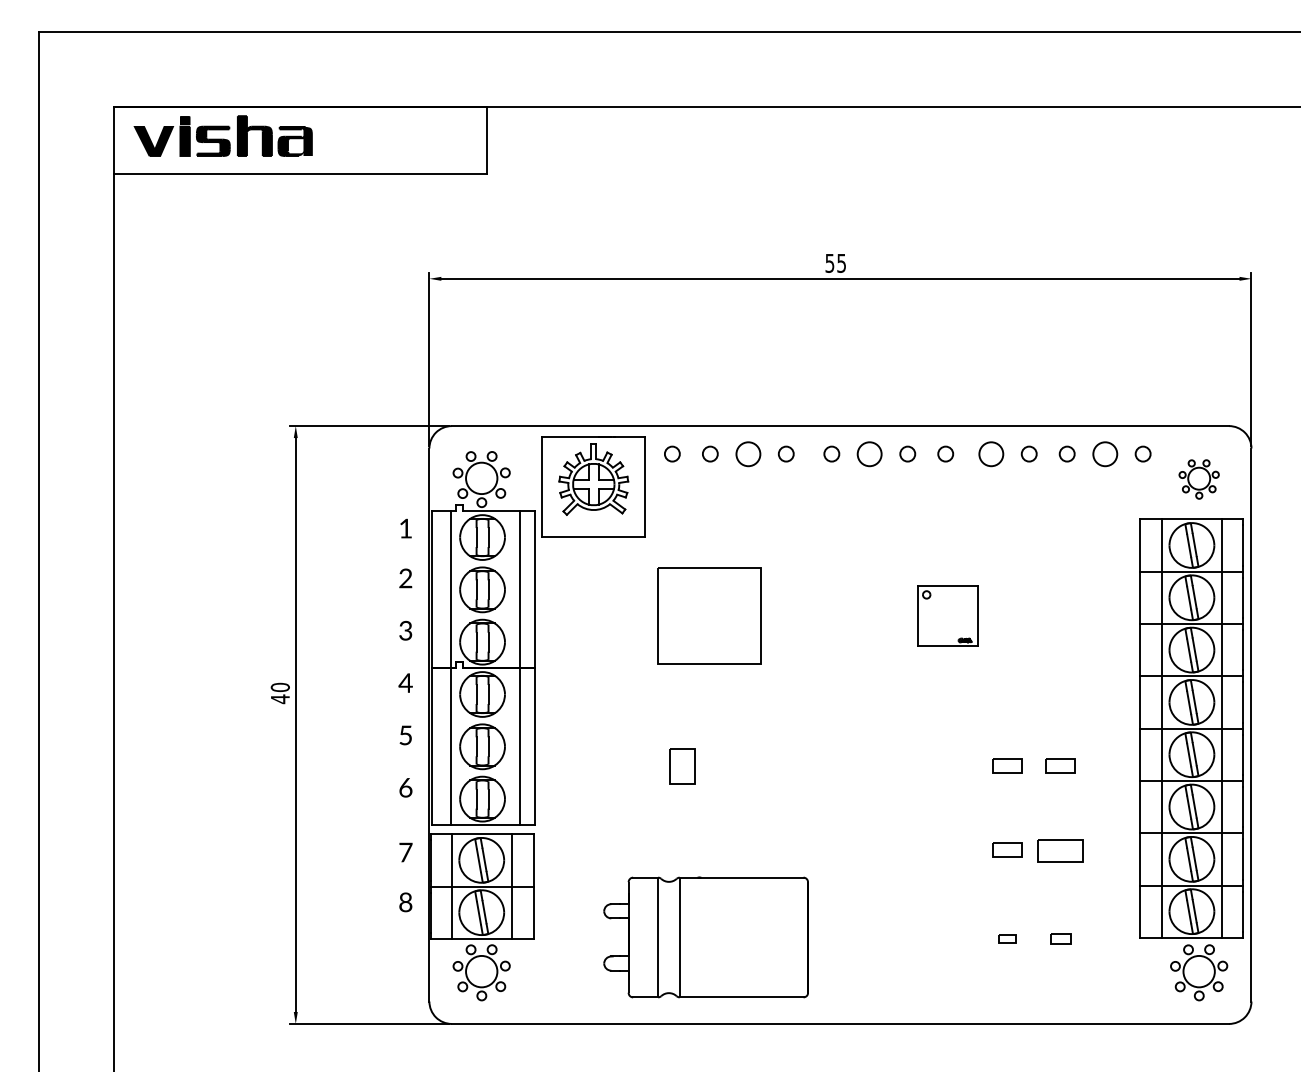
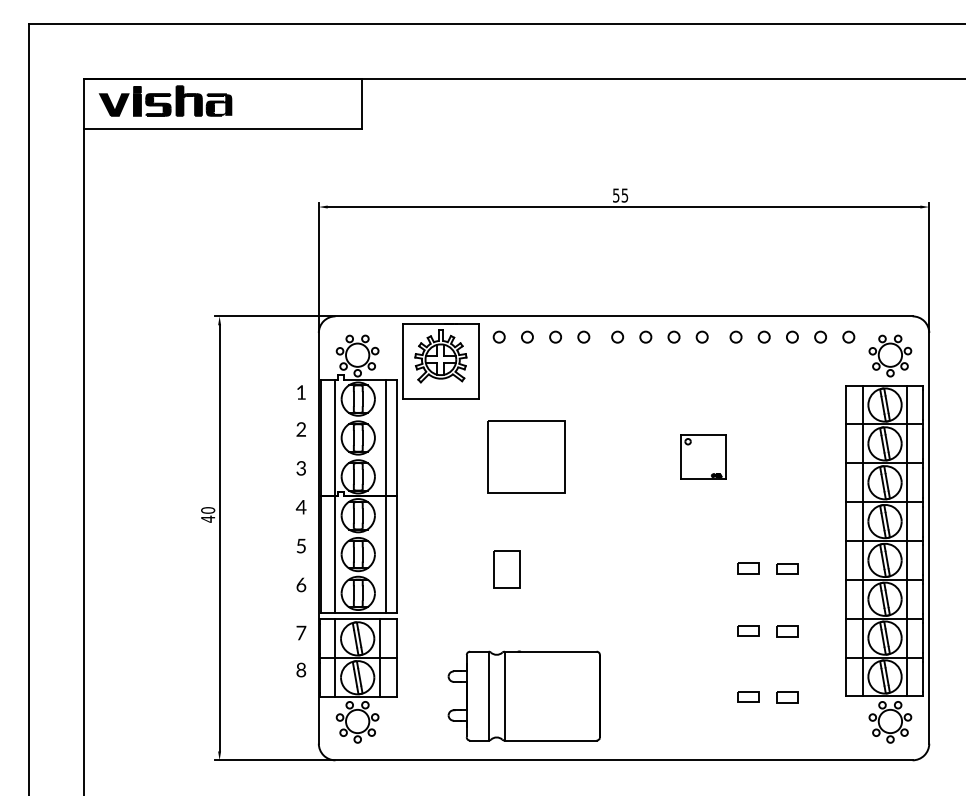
circle: (748, 453) -> (555, 336), size x0.62
circle: (869, 453) -> (645, 336), size x0.62
circle: (990, 453) -> (735, 336), size x0.62
circle: (1105, 453) -> (820, 336), size x0.62
part: (1199, 478) -> (890, 355), size x1.43
part: (682, 766) -> (506, 569), size x1.43
part: (1060, 850) -> (787, 631), size x0.62
part: (1008, 937) -> (748, 696), size x1.67
part: (1060, 939) -> (787, 697), size x1.43

